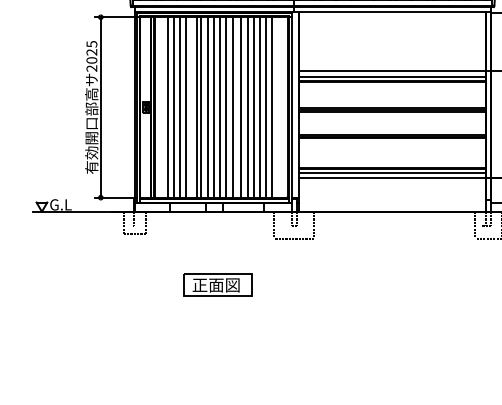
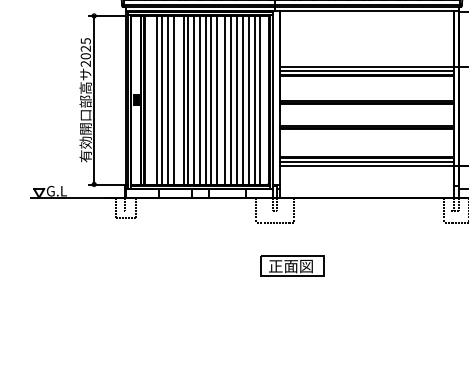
line: (278, 106) -> (260, 99), added
part: (217, 284) -> (292, 265), moved

